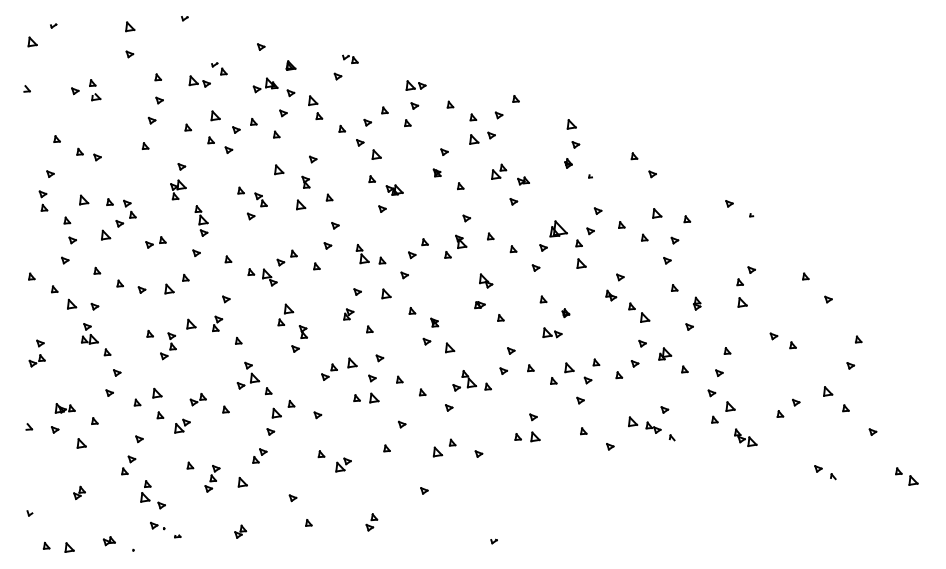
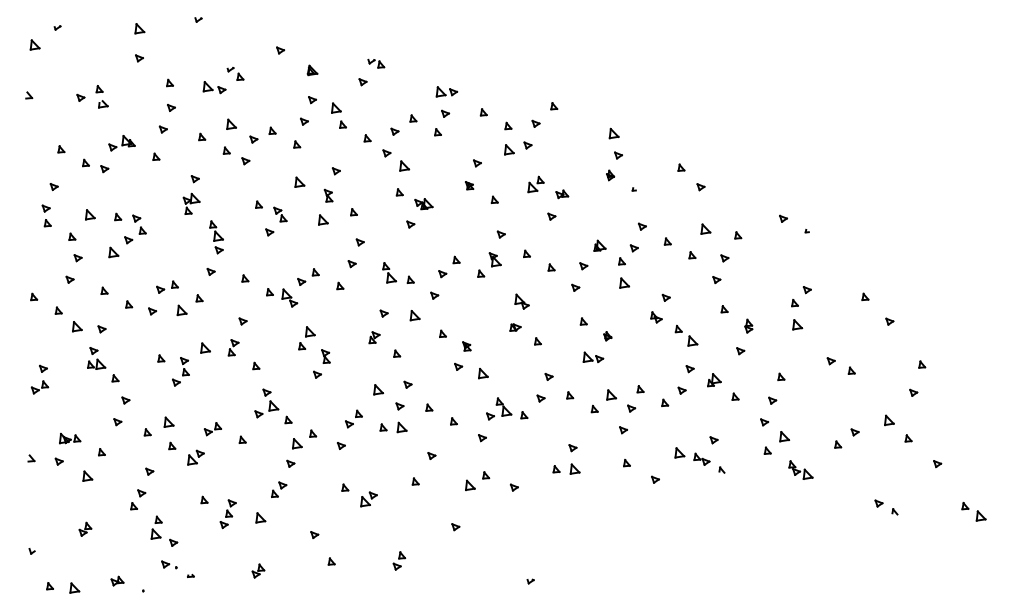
part: (265, 85) -> (121, 143), moved
part: (558, 228) -> (599, 245), size x0.62
part: (155, 242) -> (167, 287), moved
part: (329, 371) -> (353, 418), moved

